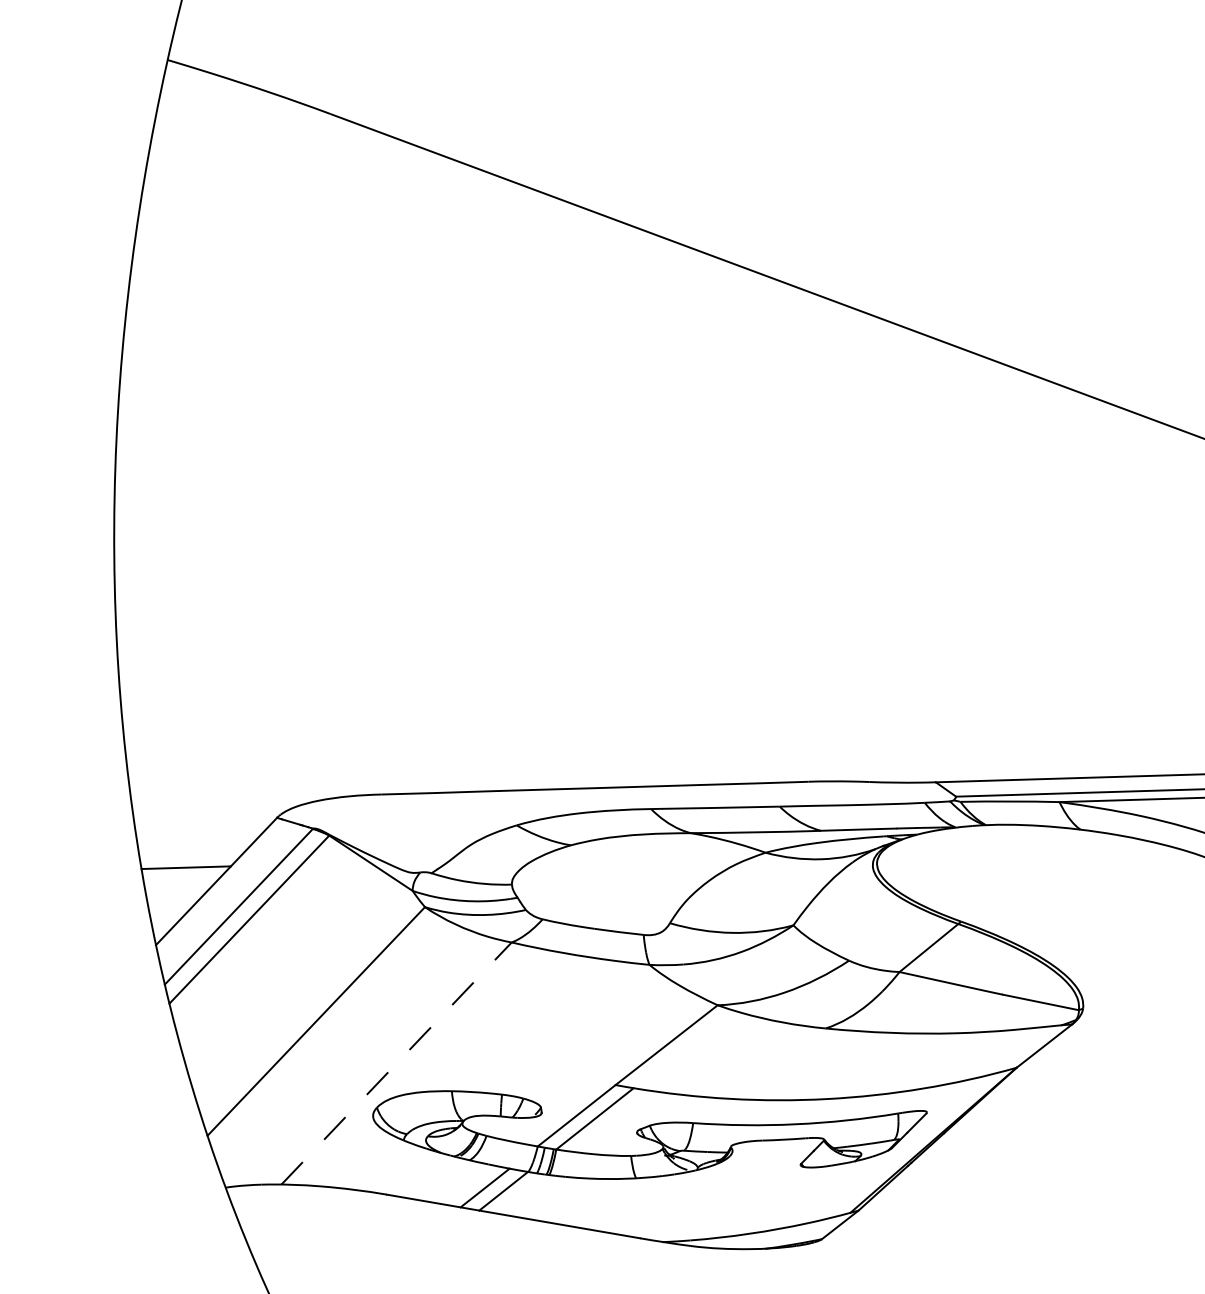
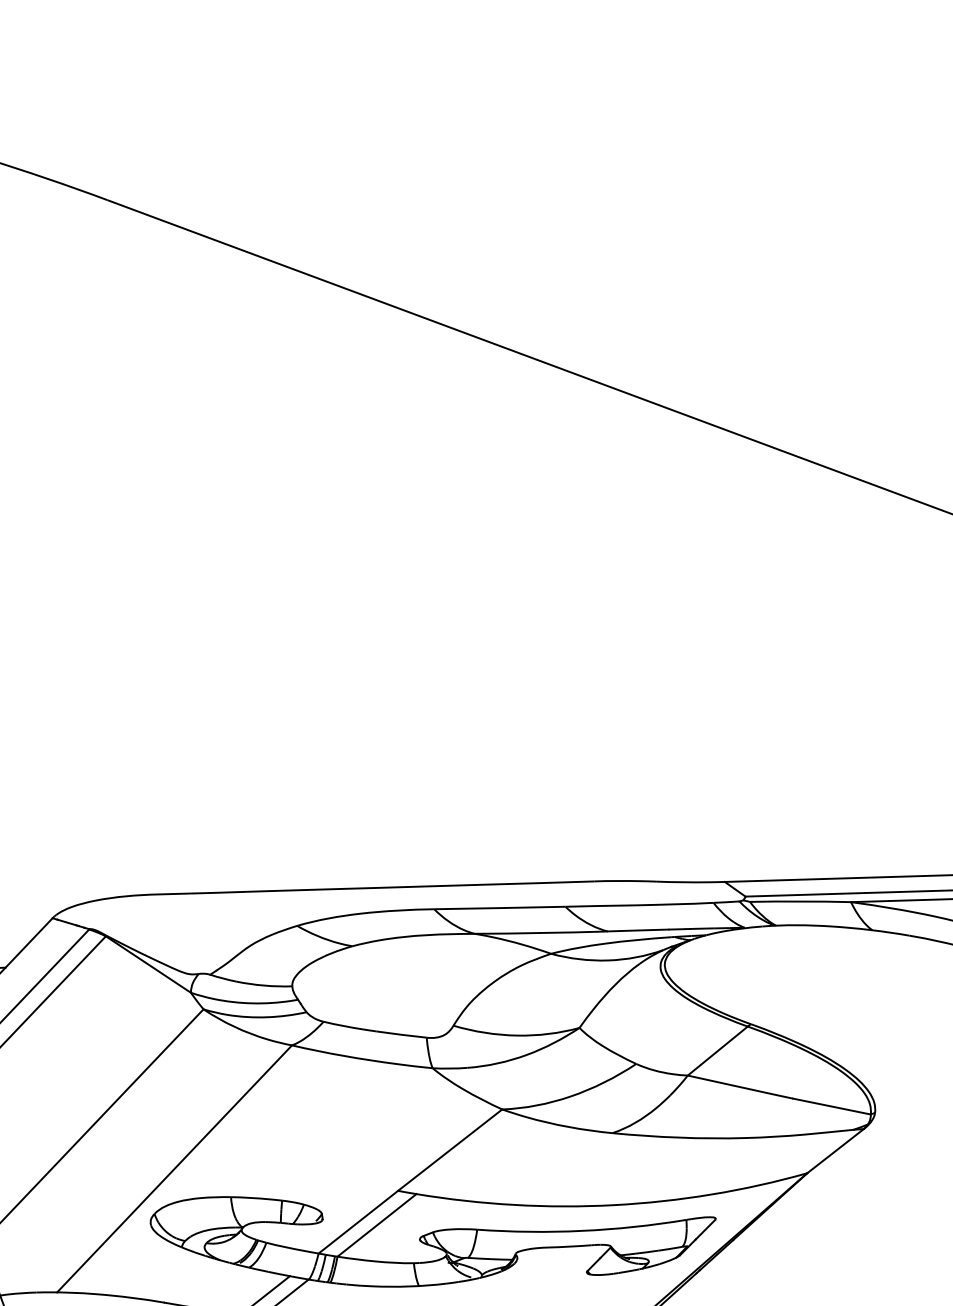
line: (396, 1063) -> (174, 1168), dashed -> solid

